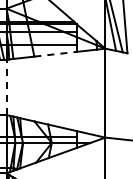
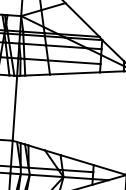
line: (56, 54) -> (76, 73), dashed -> solid
line: (6, 87) -> (14, 108), dashed -> solid

